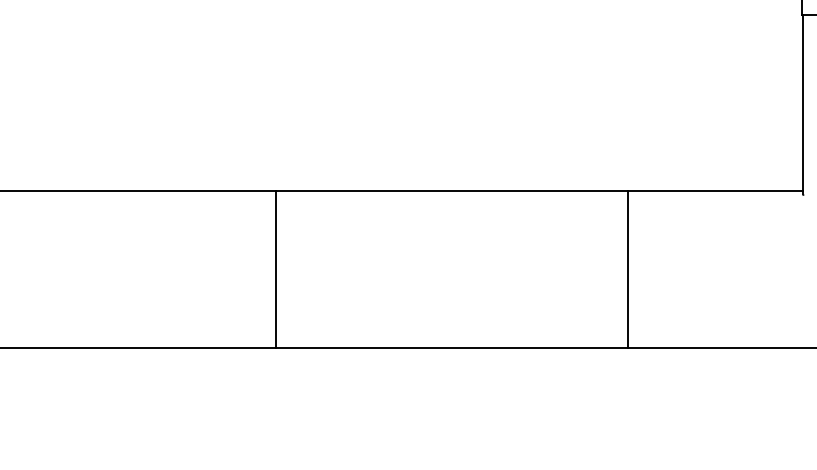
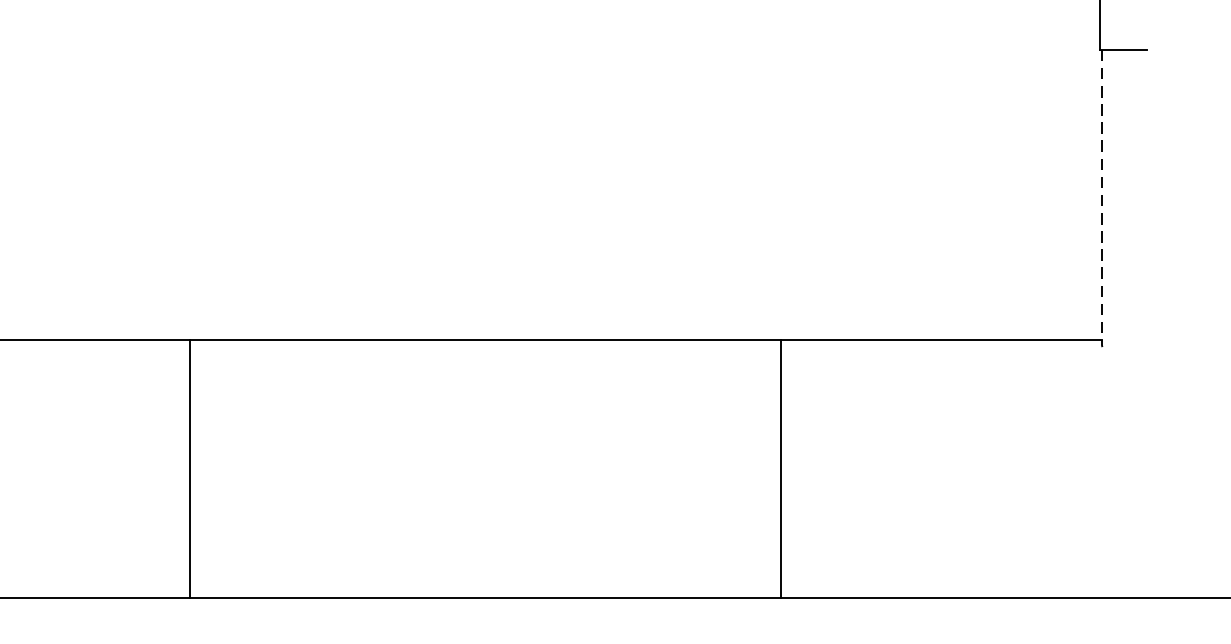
line: (803, 104) -> (1102, 196), solid -> dashed
line: (276, 269) -> (190, 468), moved
line: (627, 269) -> (780, 468), moved

